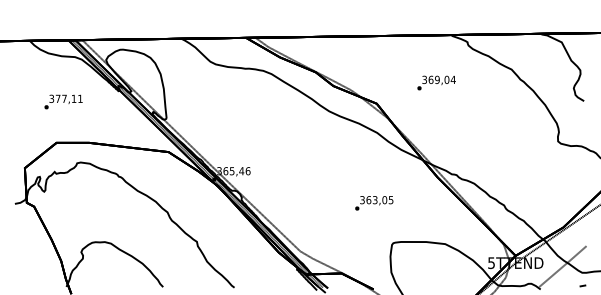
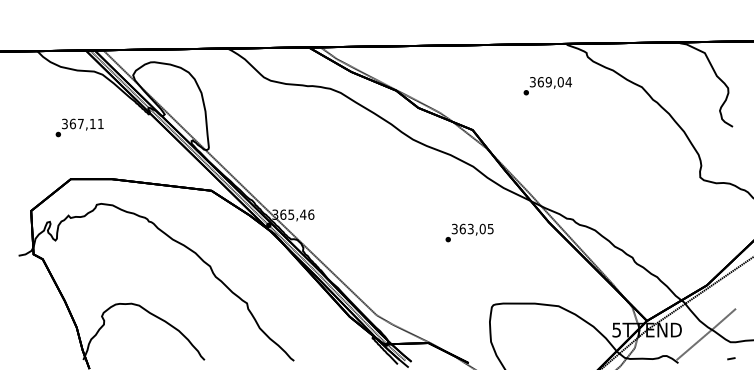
text: (436, 83) -> (547, 86), moved
text: (57, 98) -> (72, 123), 377,11 -> 367,11
text: (374, 202) -> (469, 232), moved

